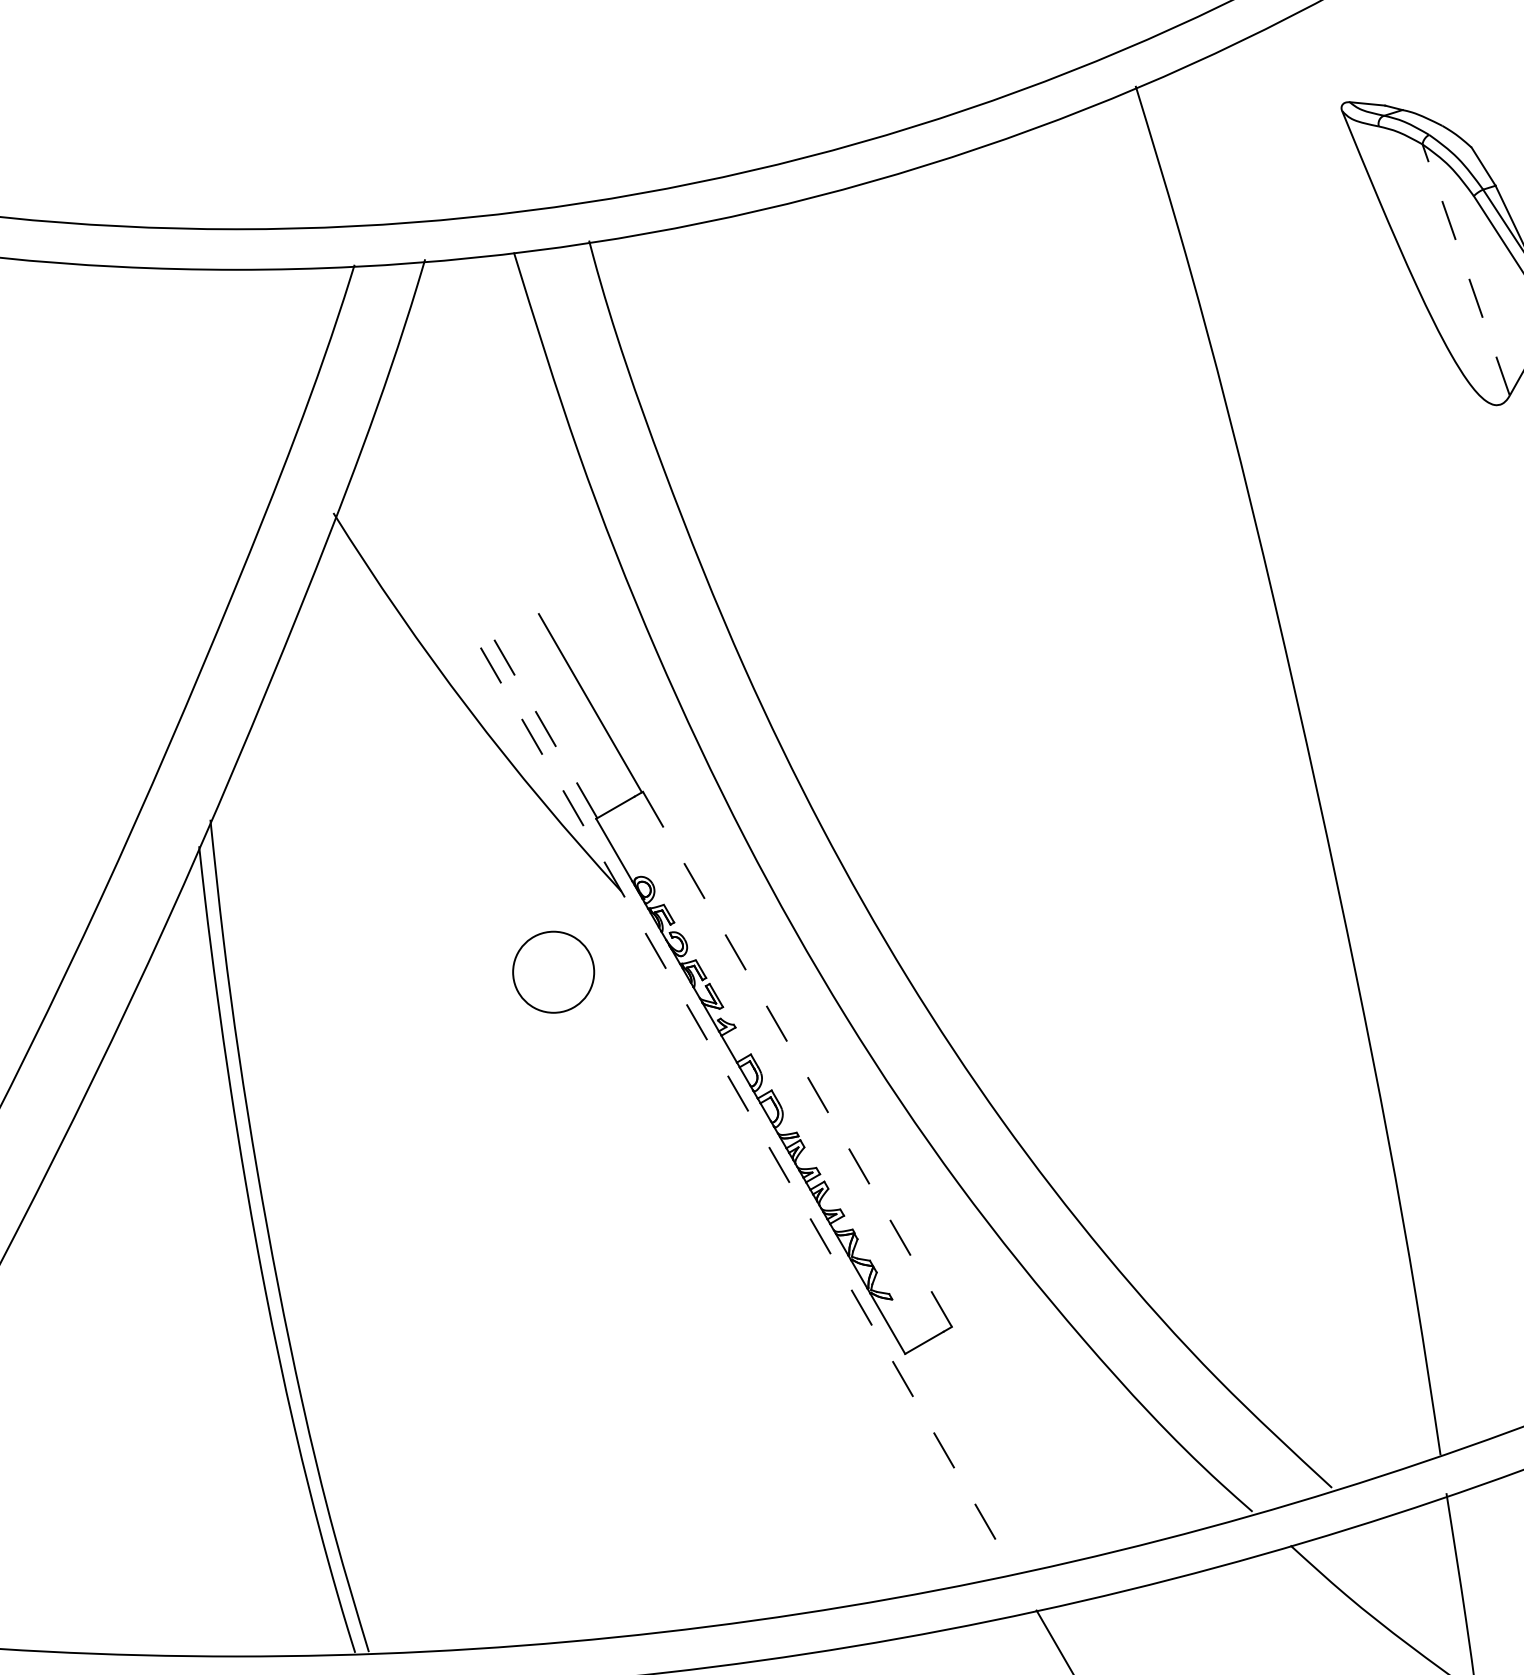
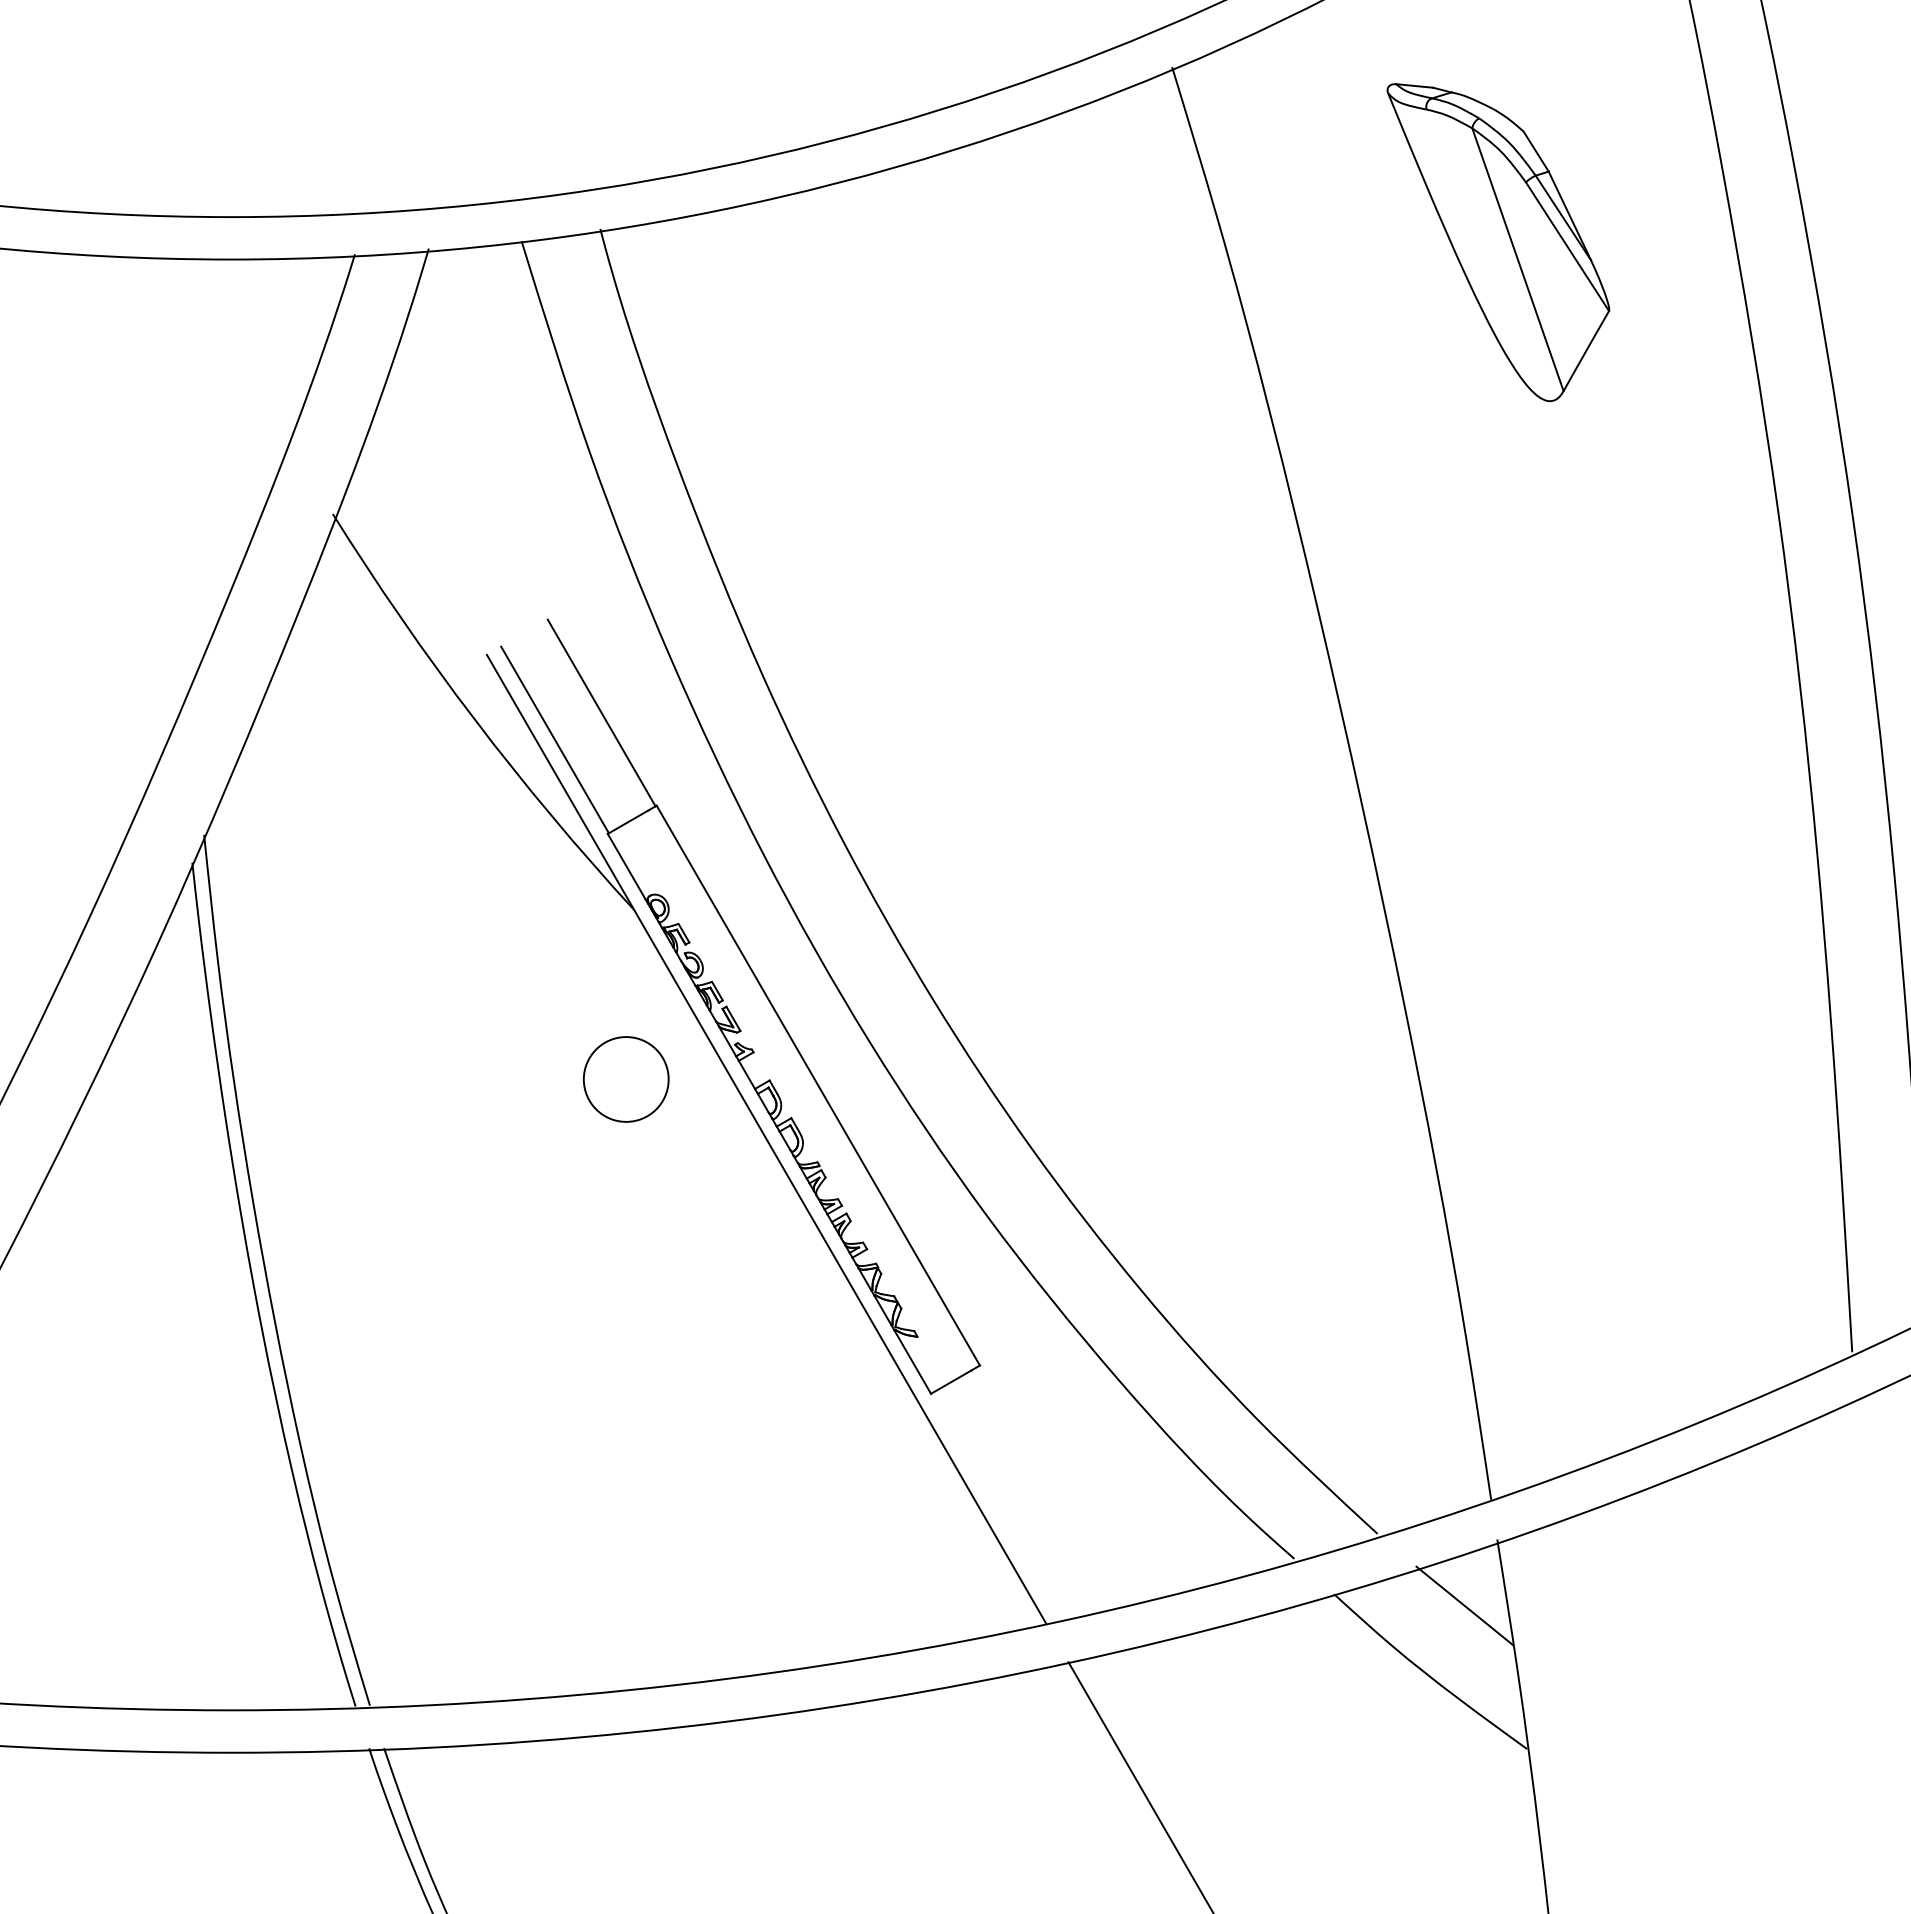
line: (1465, 269) -> (1517, 259), dashed -> solid
line: (546, 728) -> (555, 739), dashed -> solid
circle: (552, 972) -> (625, 1079), moved
line: (797, 1059) -> (818, 1085), dashed -> solid
line: (747, 1110) -> (766, 1139), dashed -> solid
line: (1415, 1556) -> (1464, 1605), added

